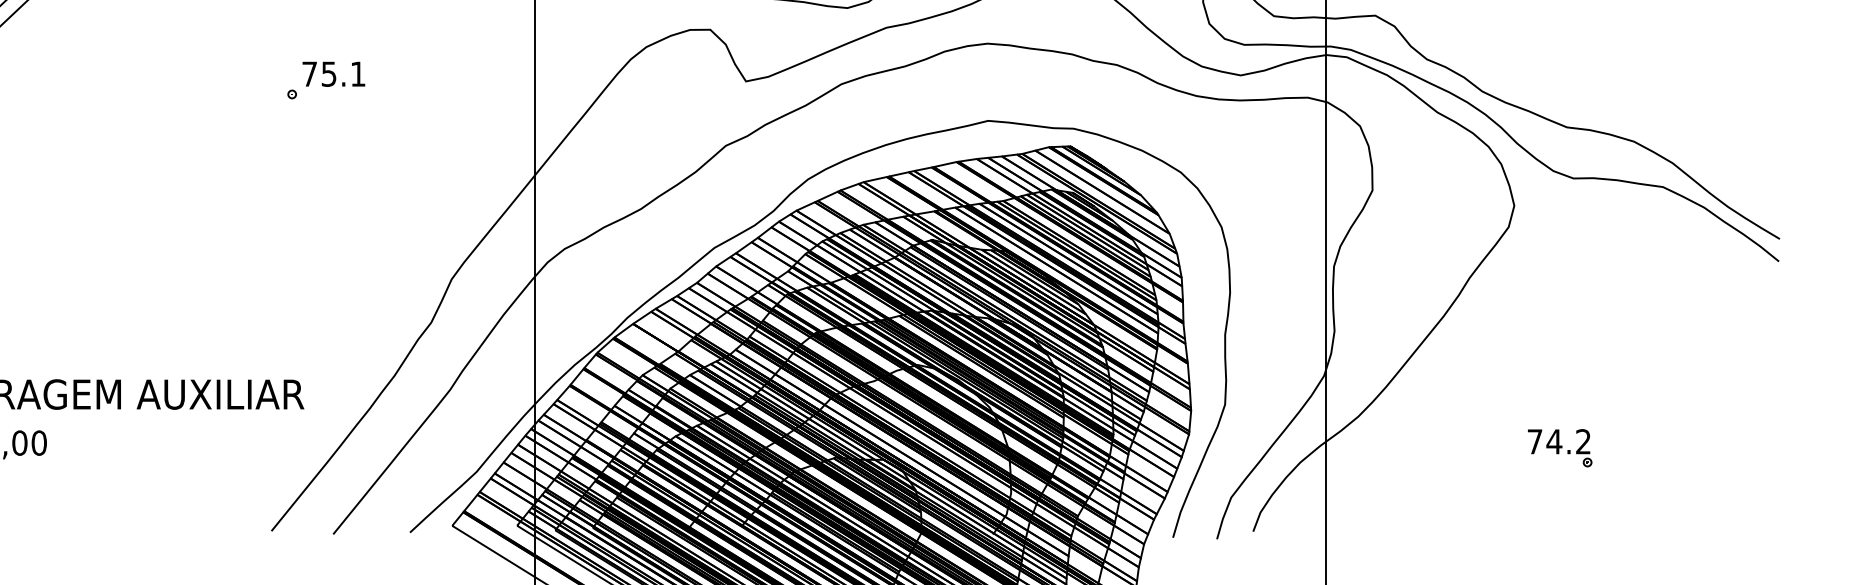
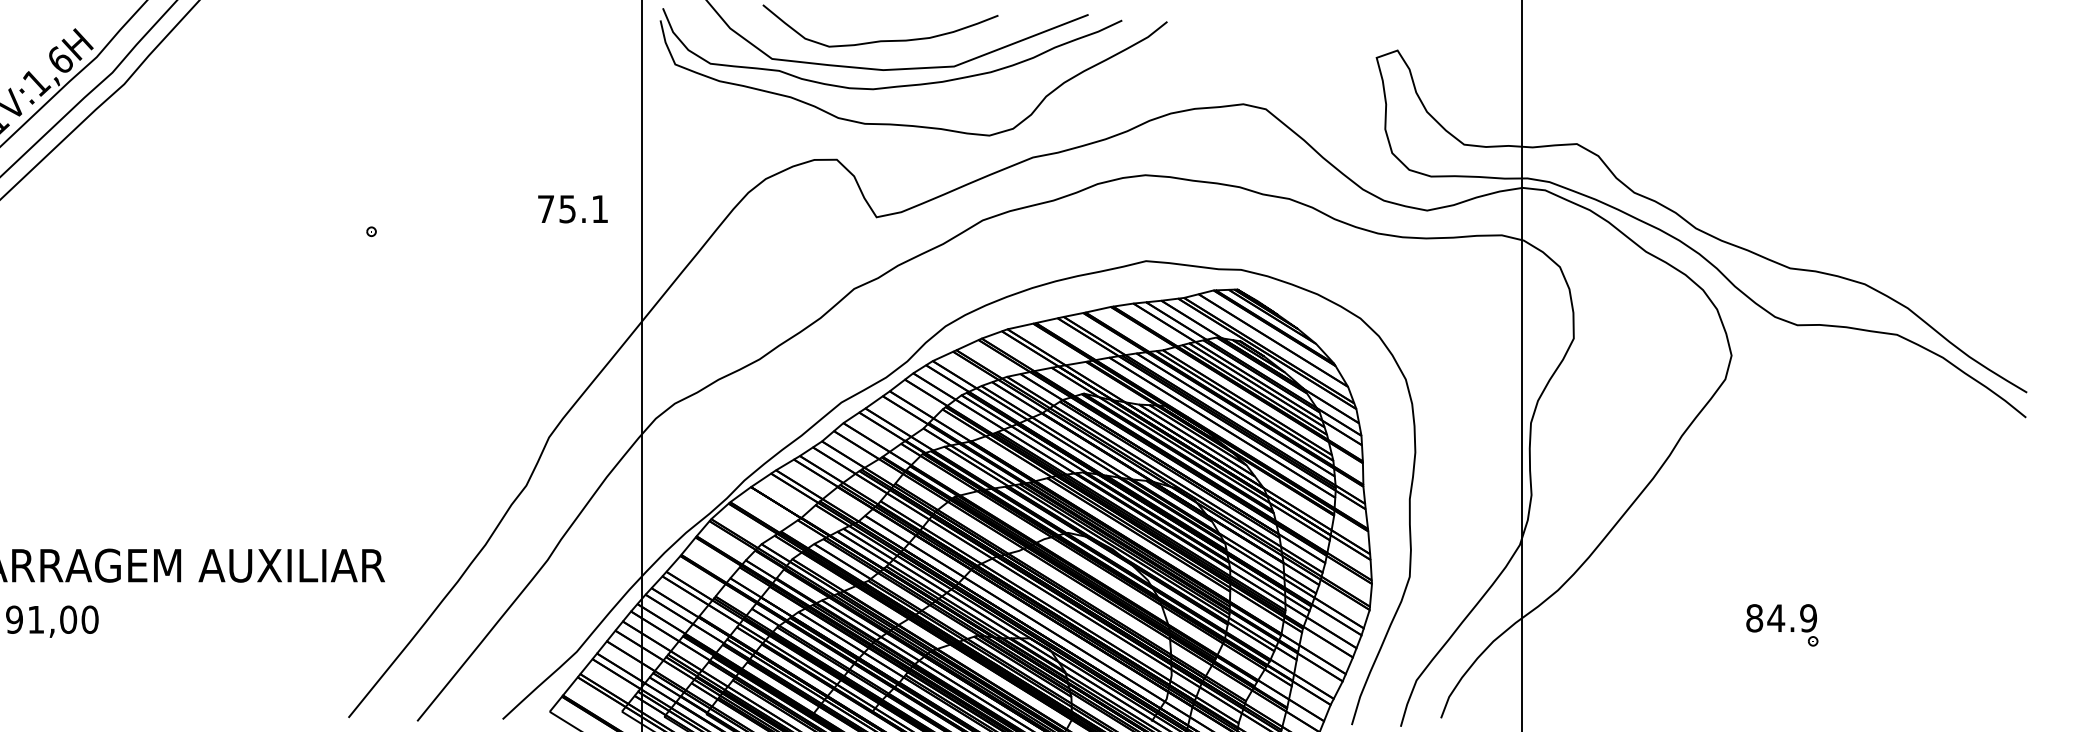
text: (333, 74) -> (572, 209), moved
text: (1559, 441) -> (1781, 618), 74.2 -> 84.9

